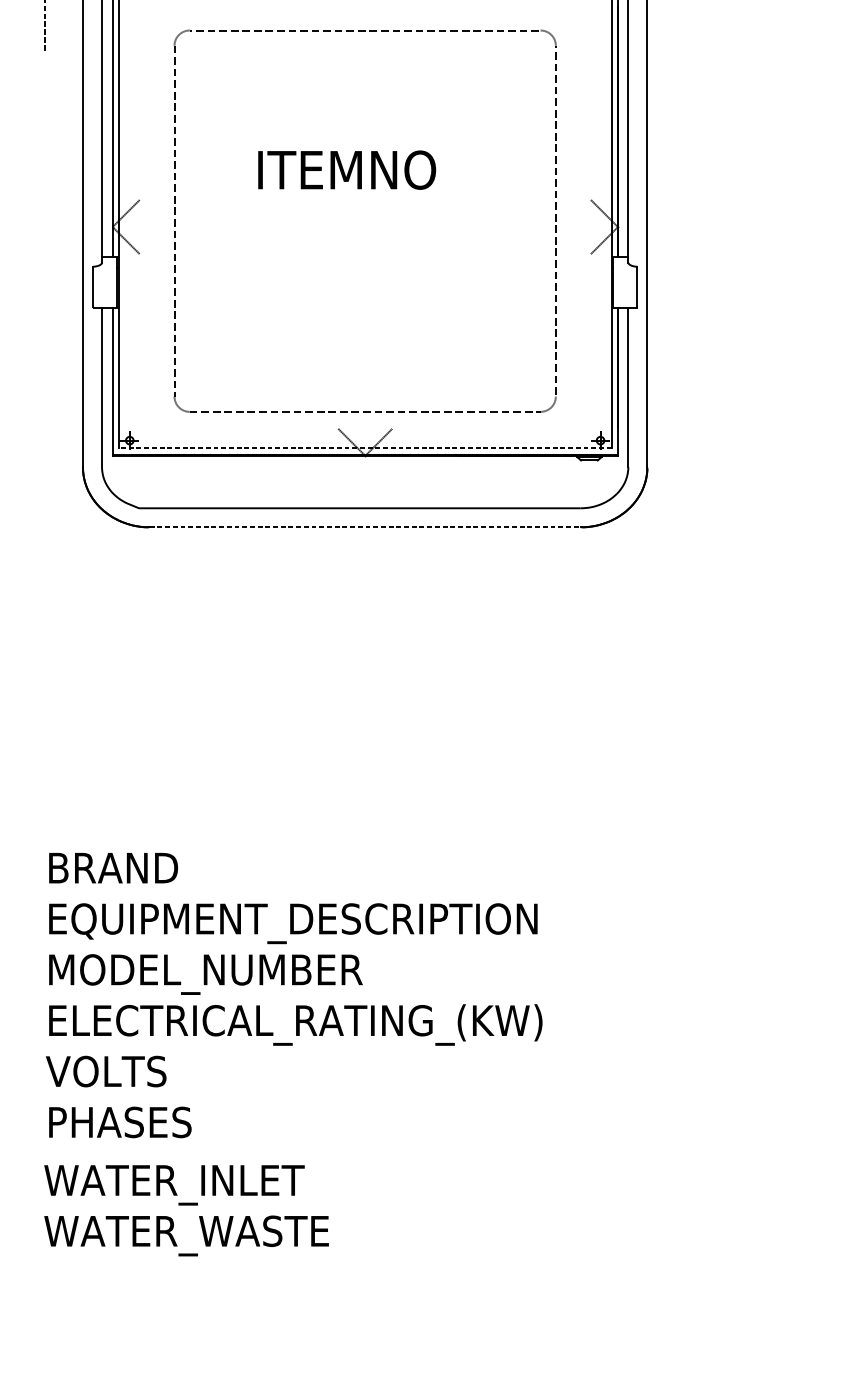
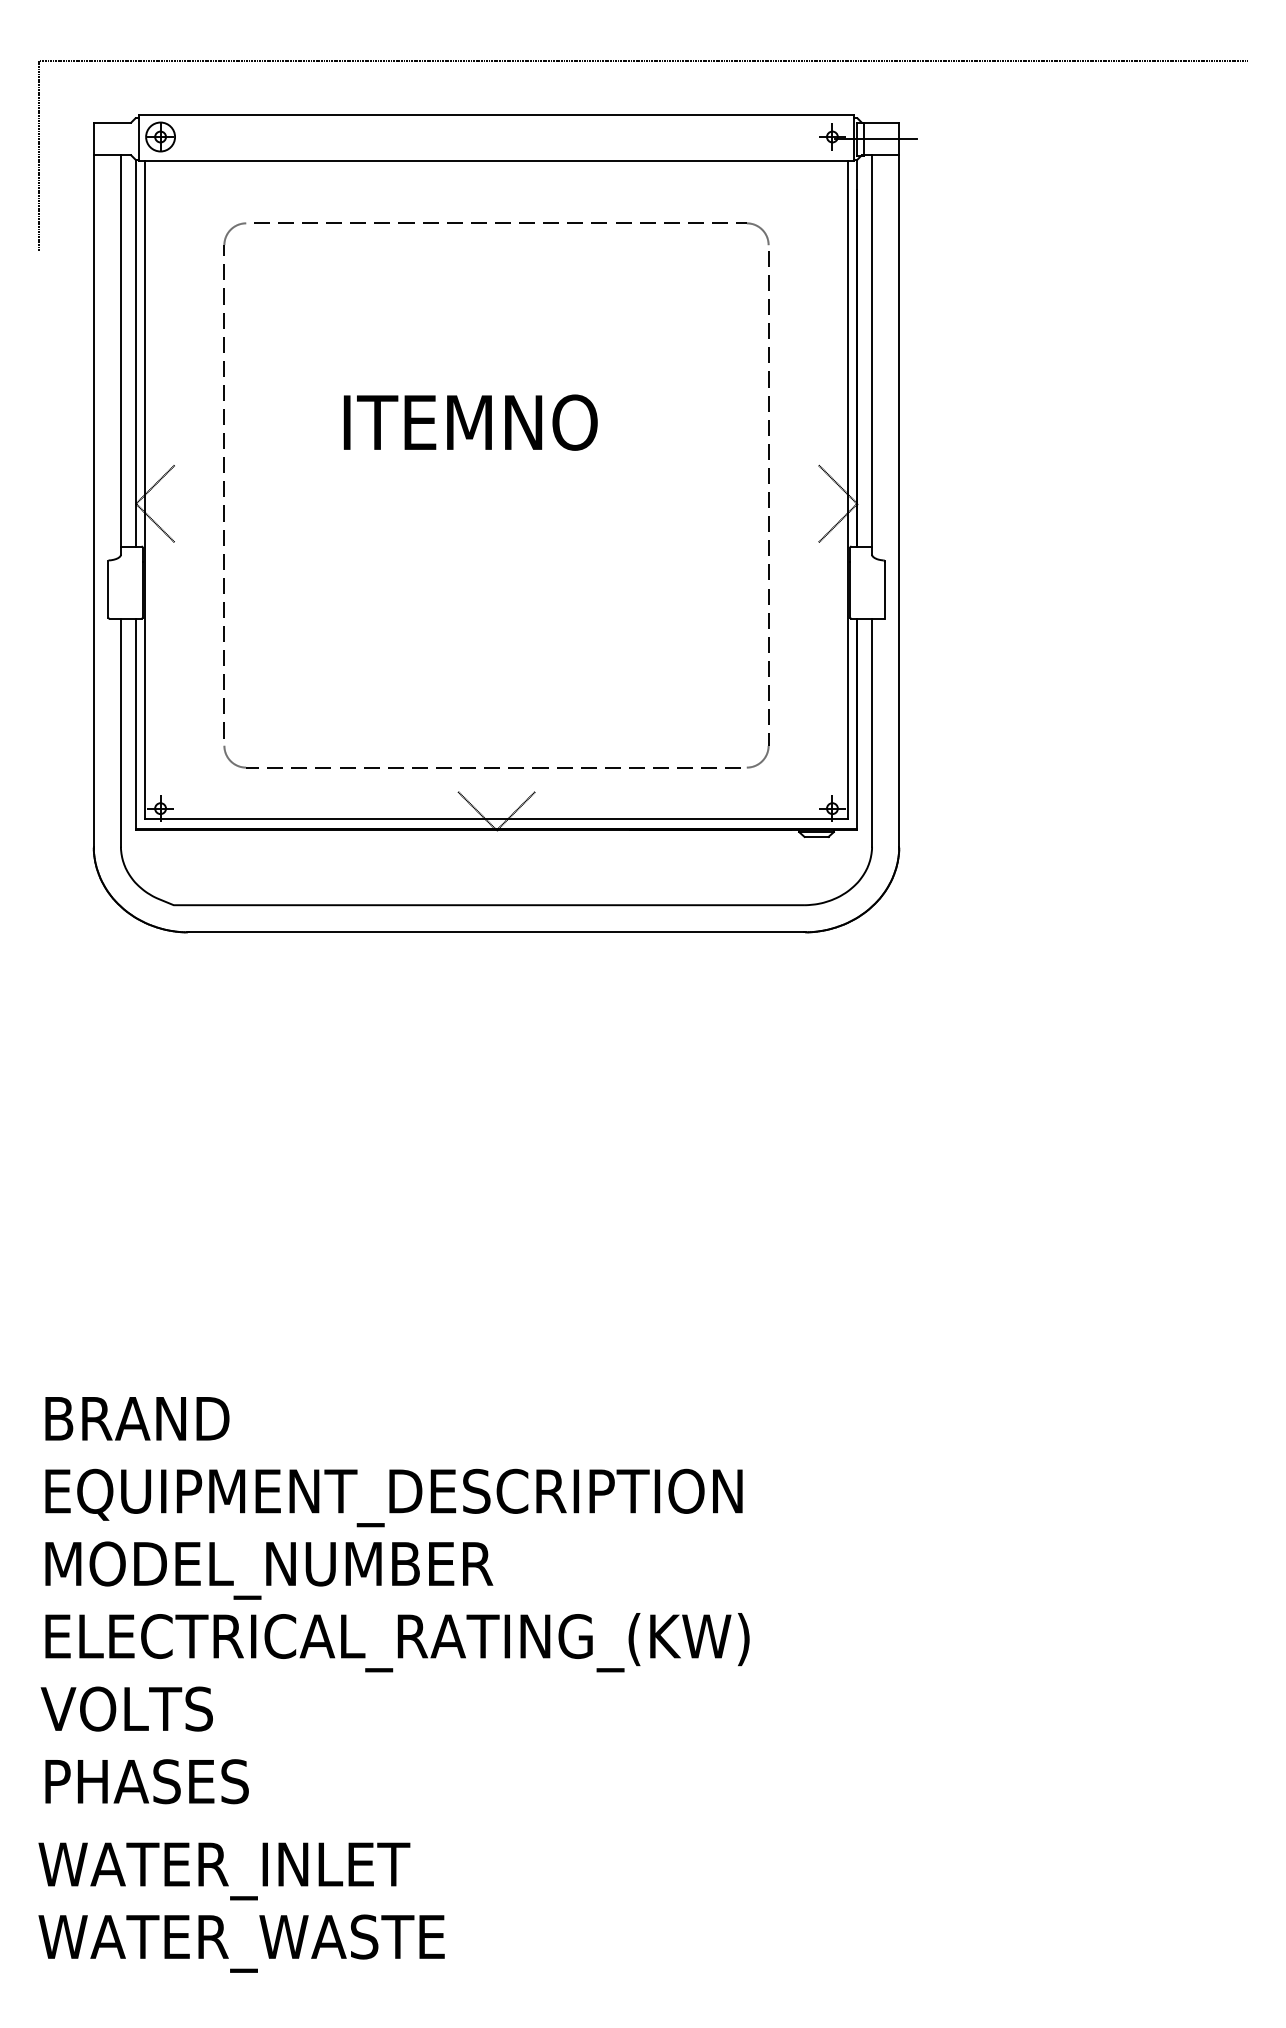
line: (365, 448) -> (496, 819), dashed -> solid
line: (365, 527) -> (496, 932), dashed -> solid

